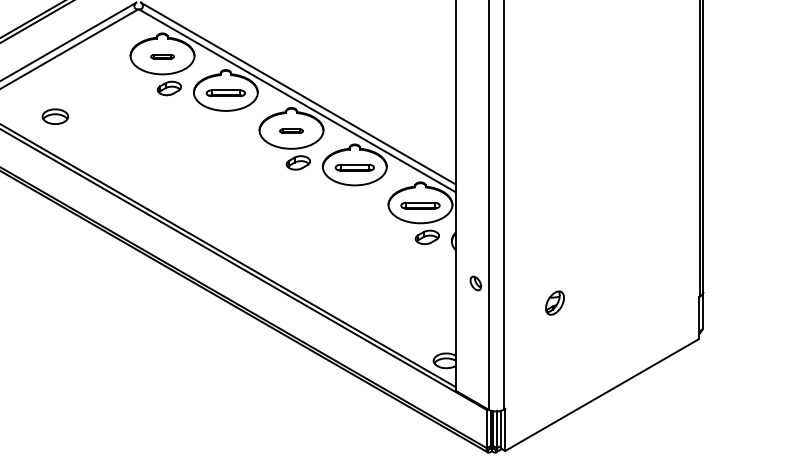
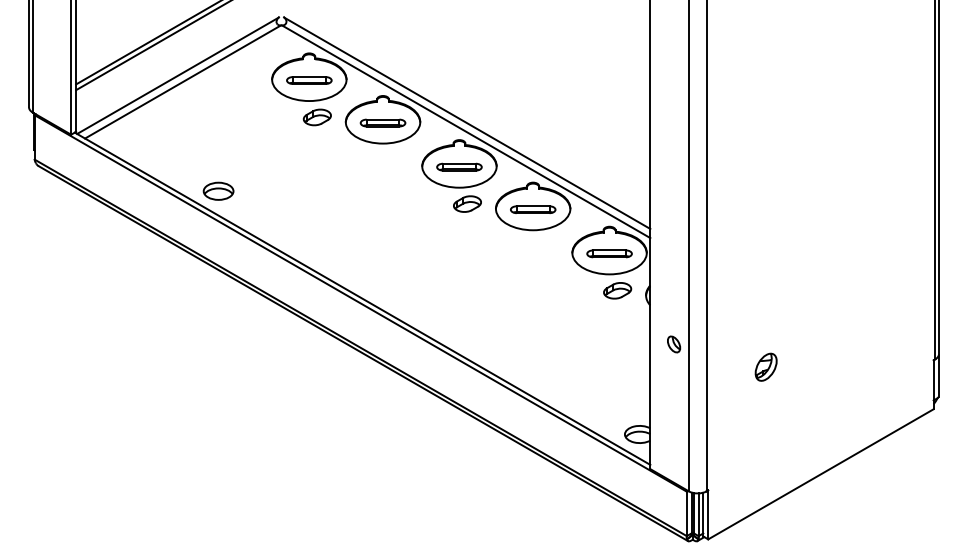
part: (162, 56) -> (309, 80), size x1.67
part: (55, 116) -> (218, 190), moved
part: (291, 130) -> (459, 166), size x1.67

